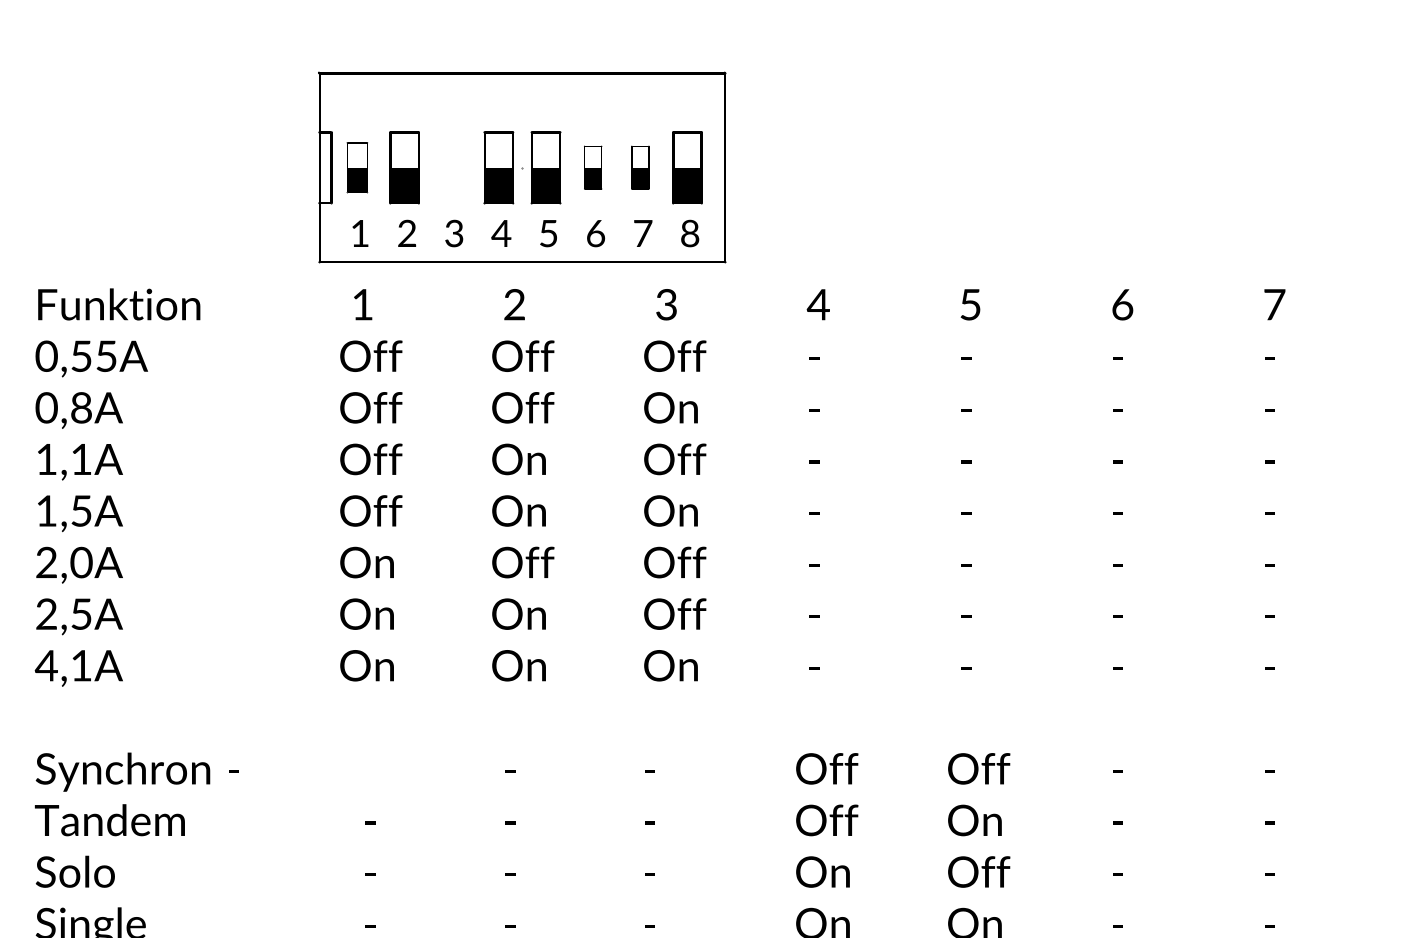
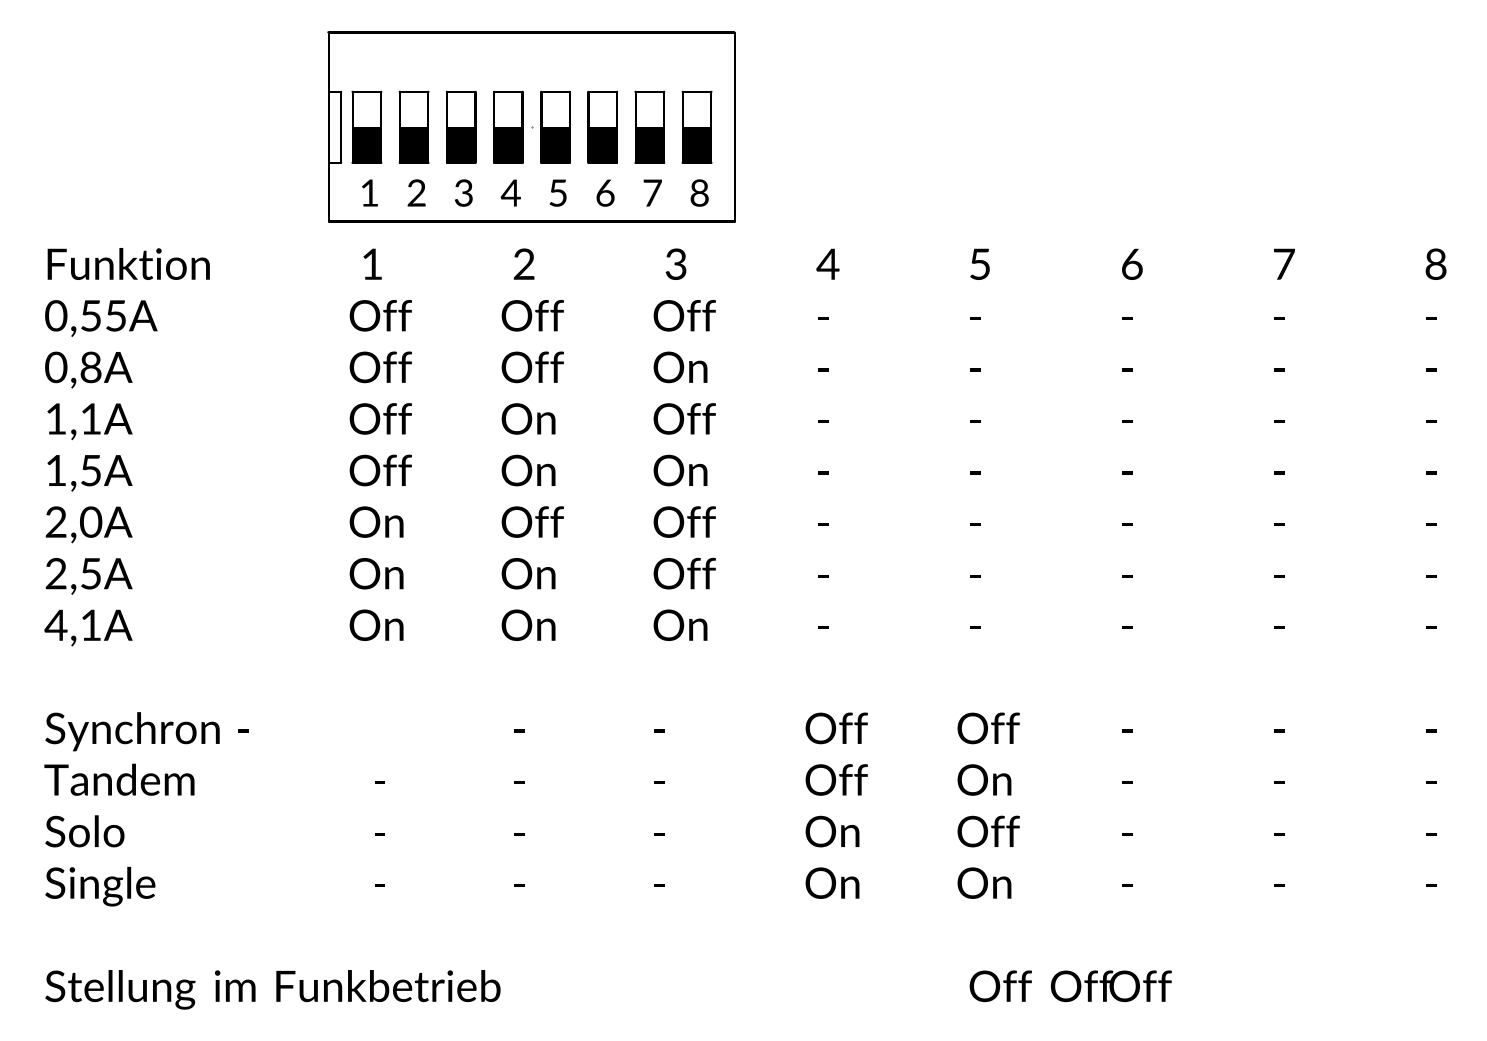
part: (356, 166) -> (366, 126), size x1.43
part: (451, 166) -> (461, 126), added
part: (592, 166) -> (602, 126), size x1.67
part: (639, 166) -> (649, 126), size x1.67

